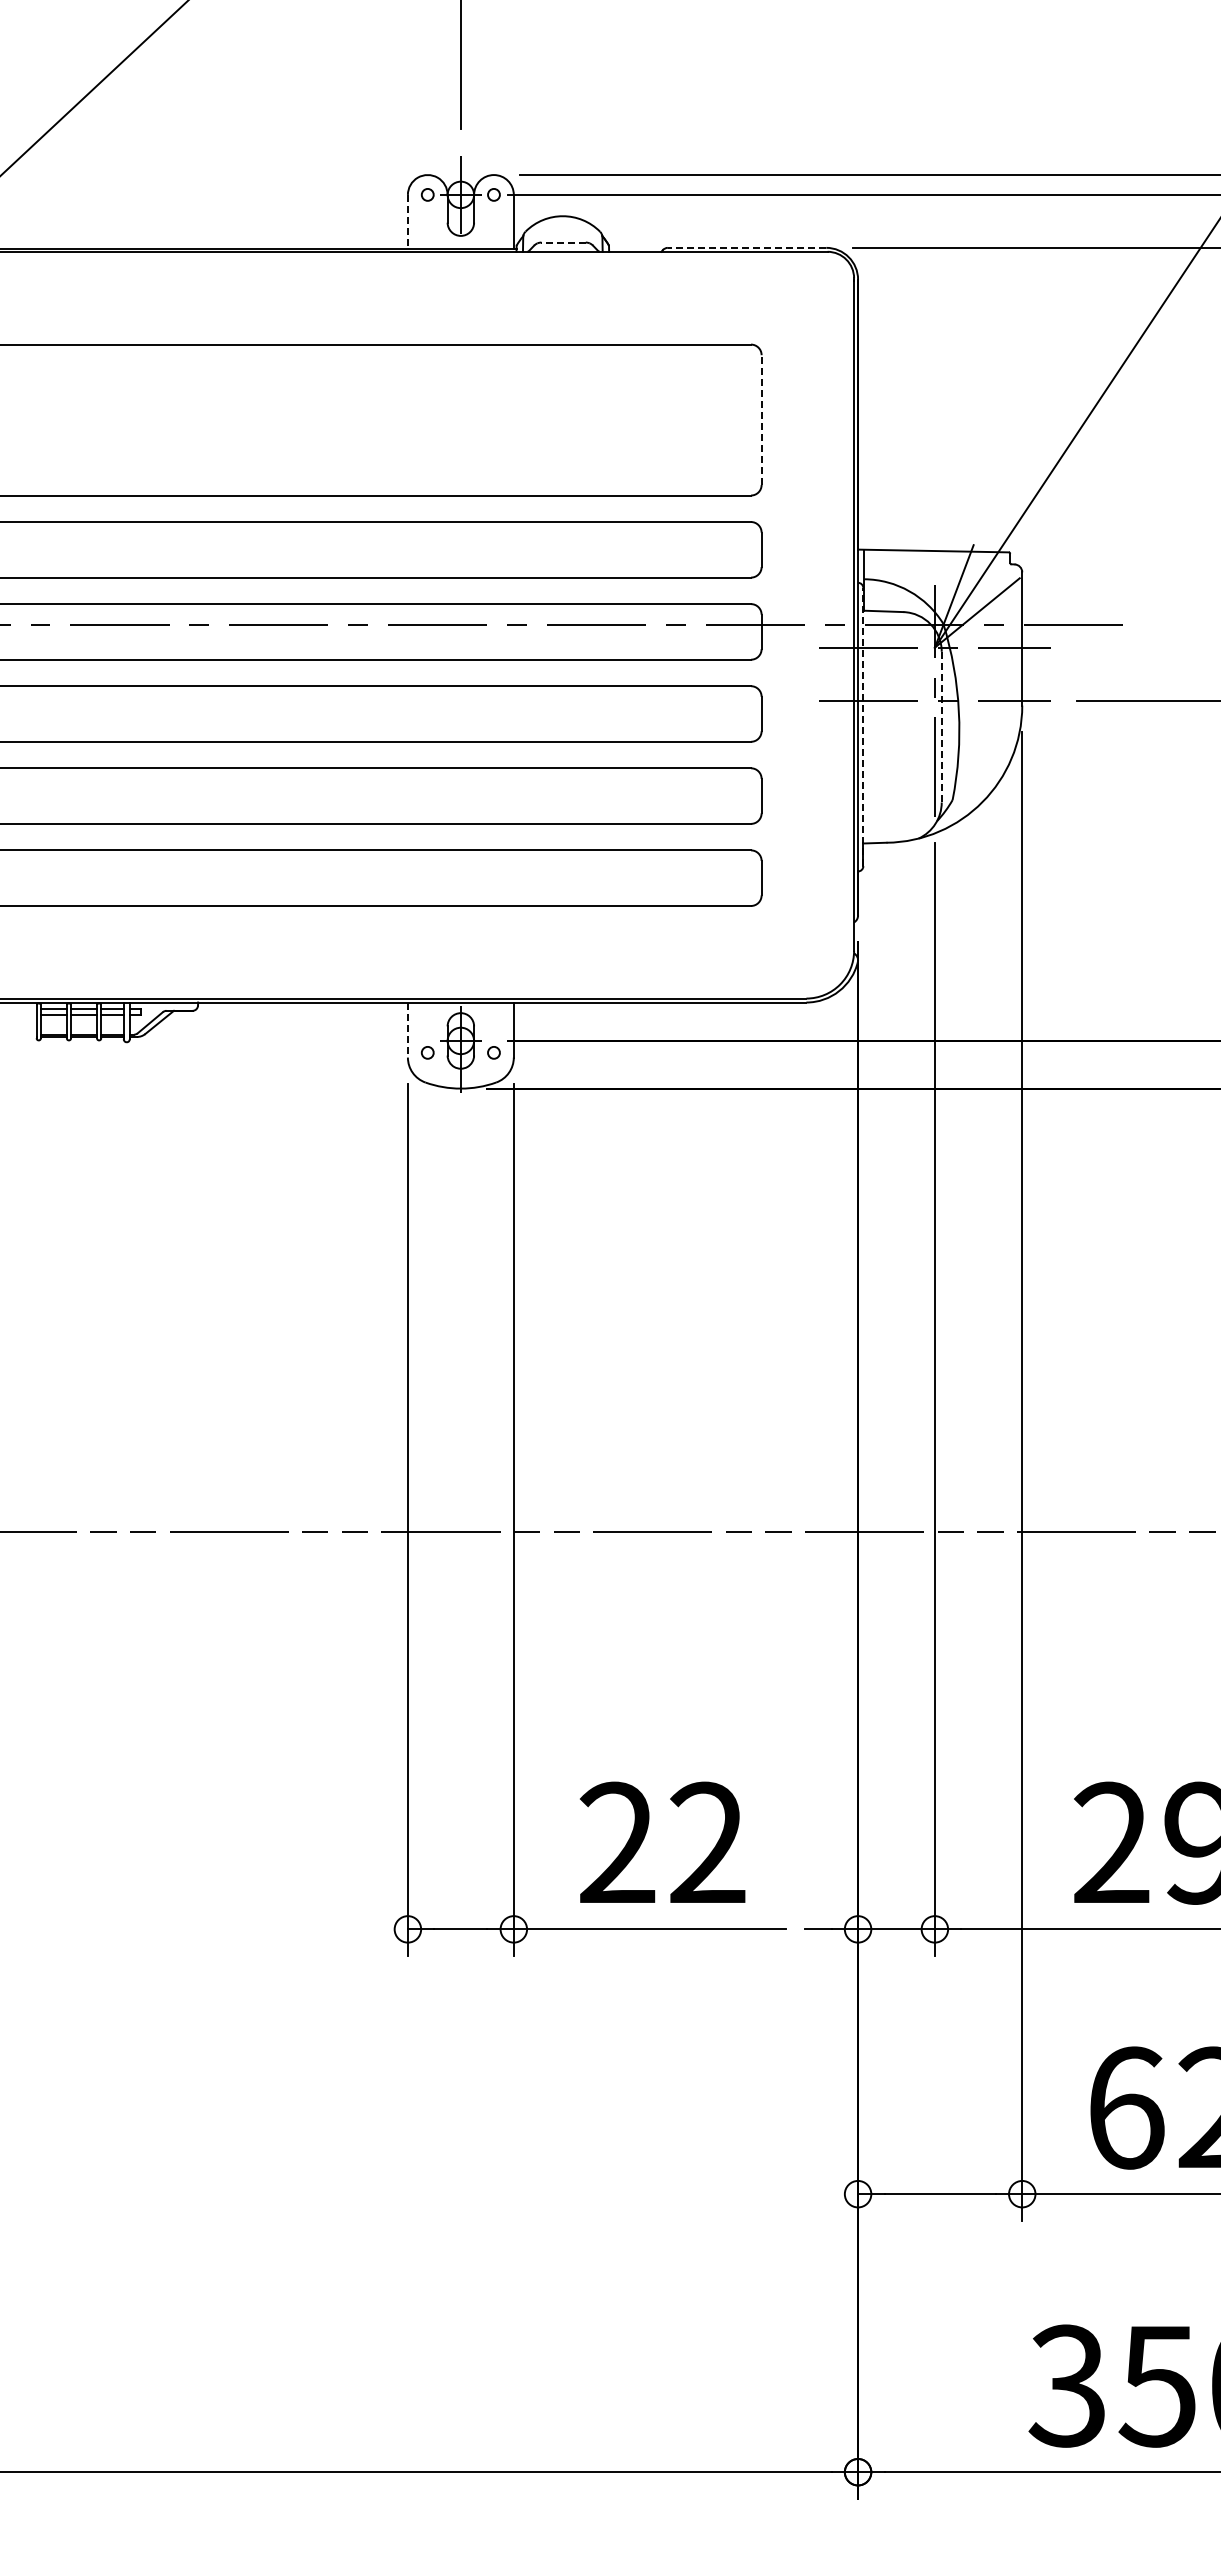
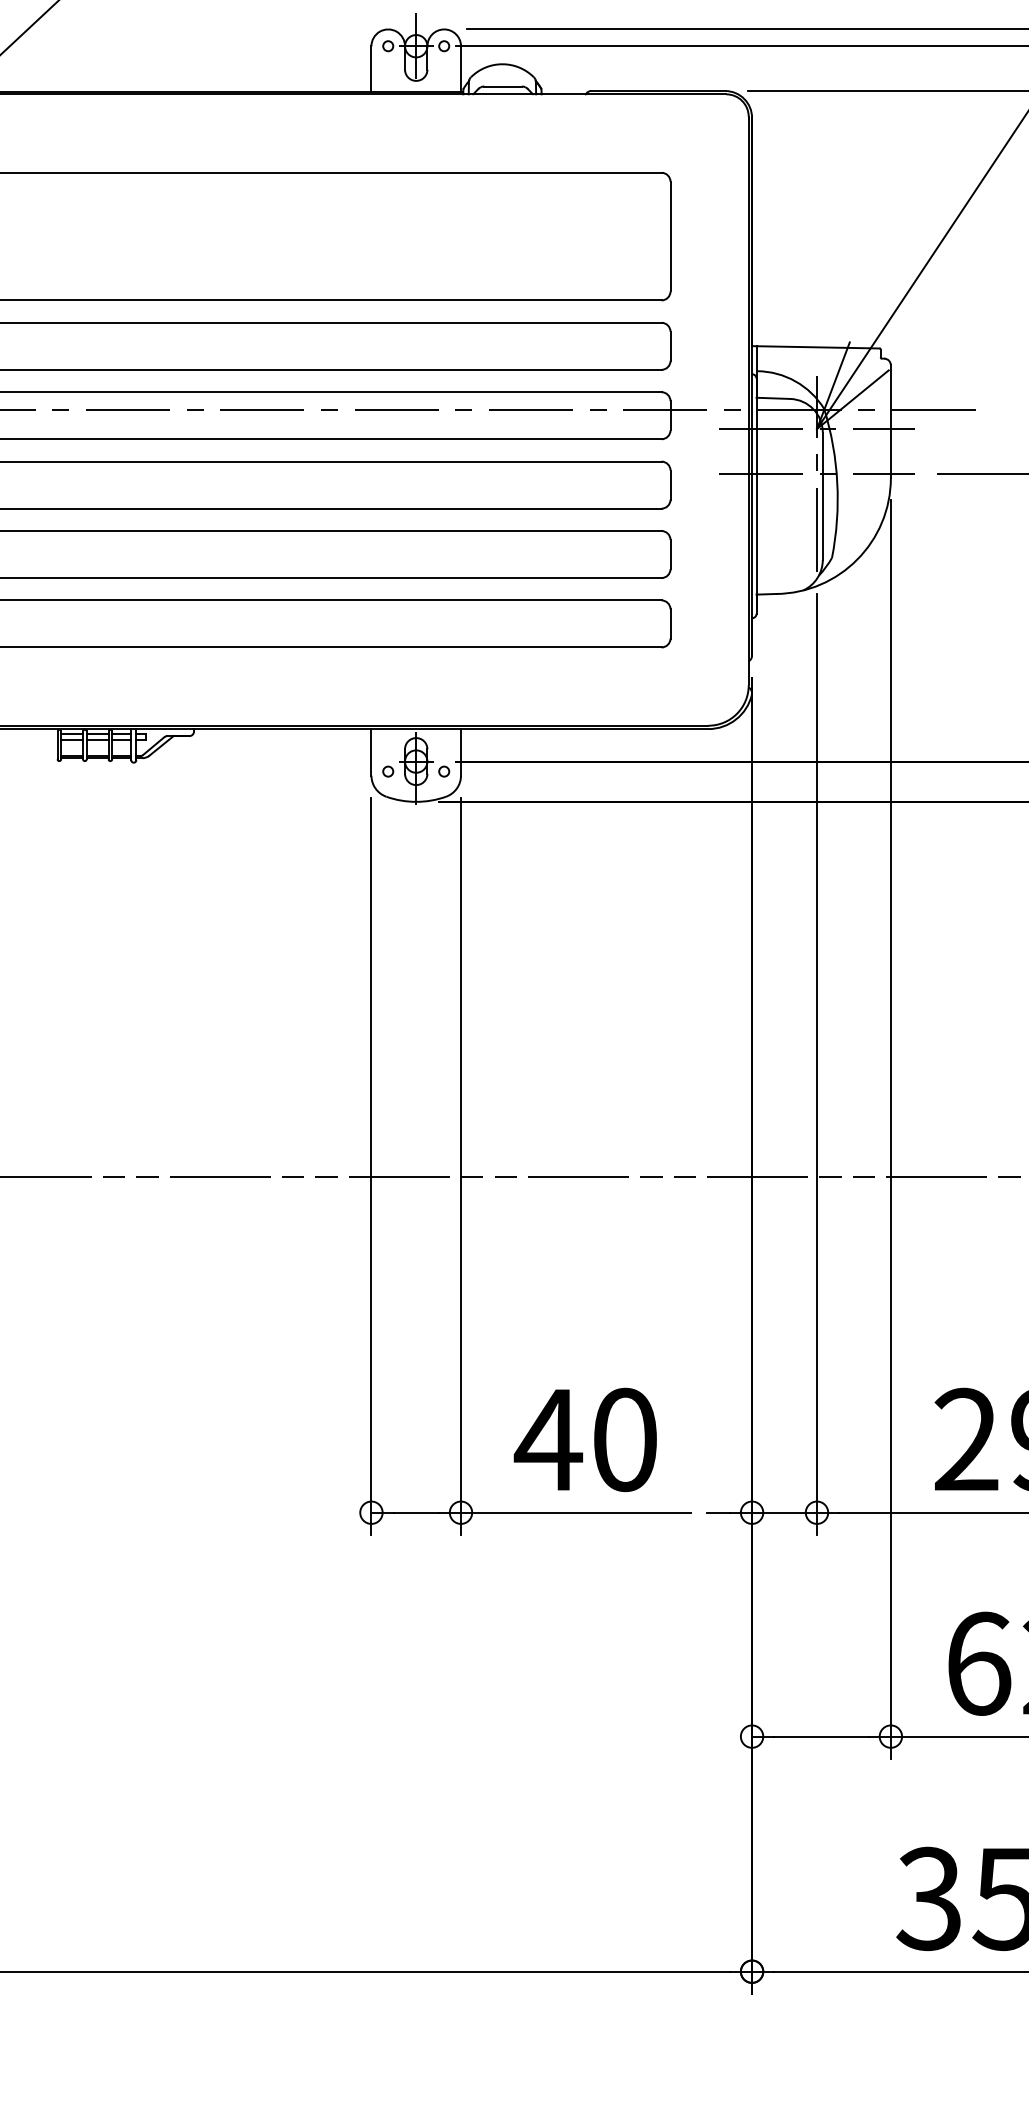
line: (407, 222) -> (371, 69), dashed -> solid
line: (563, 242) -> (503, 86), dashed -> solid
line: (746, 247) -> (657, 90), dashed -> solid
line: (761, 420) -> (670, 236), dashed -> solid
line: (863, 726) -> (756, 495), dashed -> solid
line: (941, 726) -> (822, 495), dashed -> solid
line: (407, 1030) -> (371, 752), dashed -> solid
text: (660, 1842) -> (585, 1439), 22 -> 40

